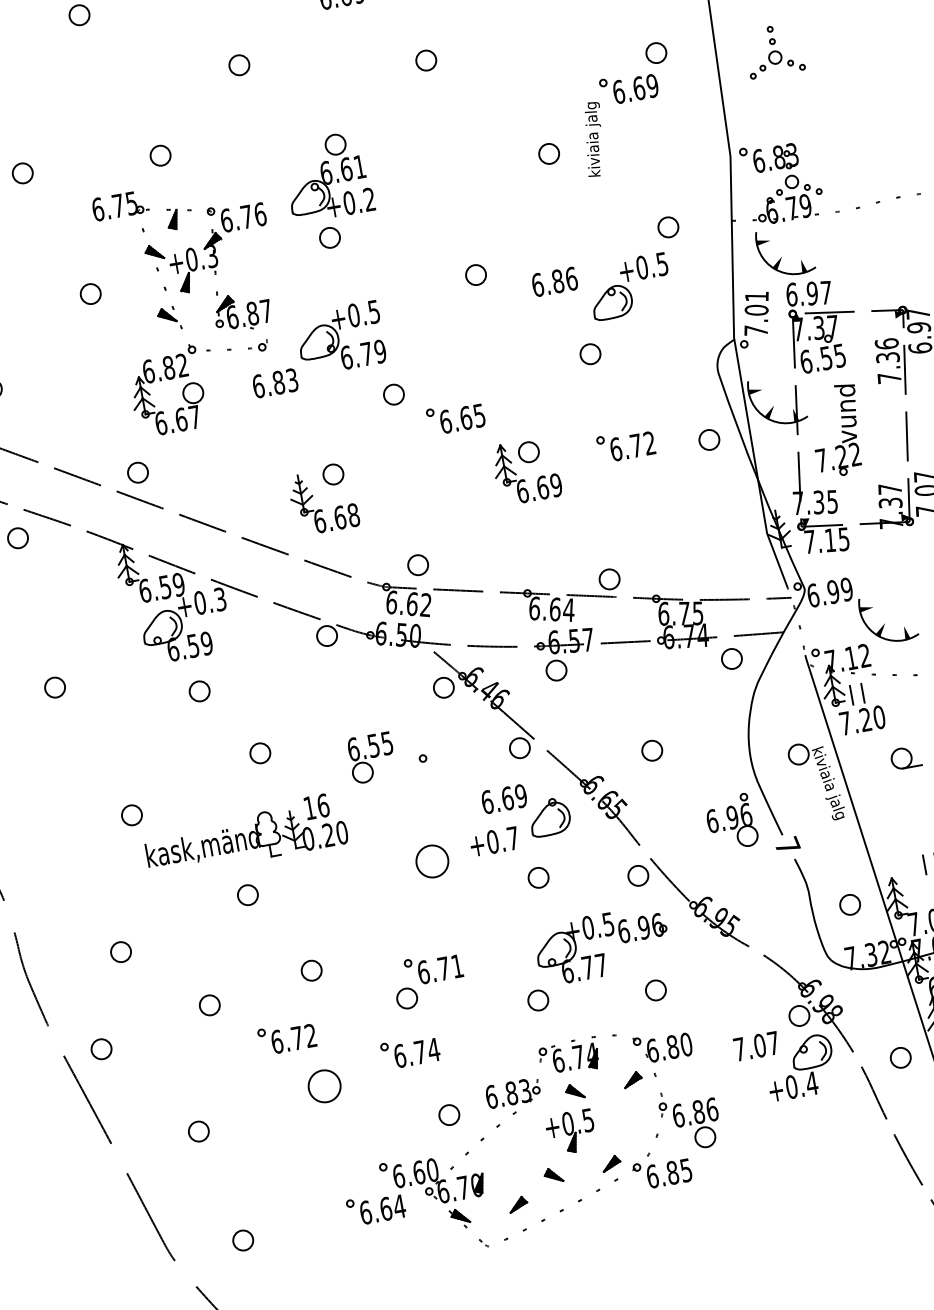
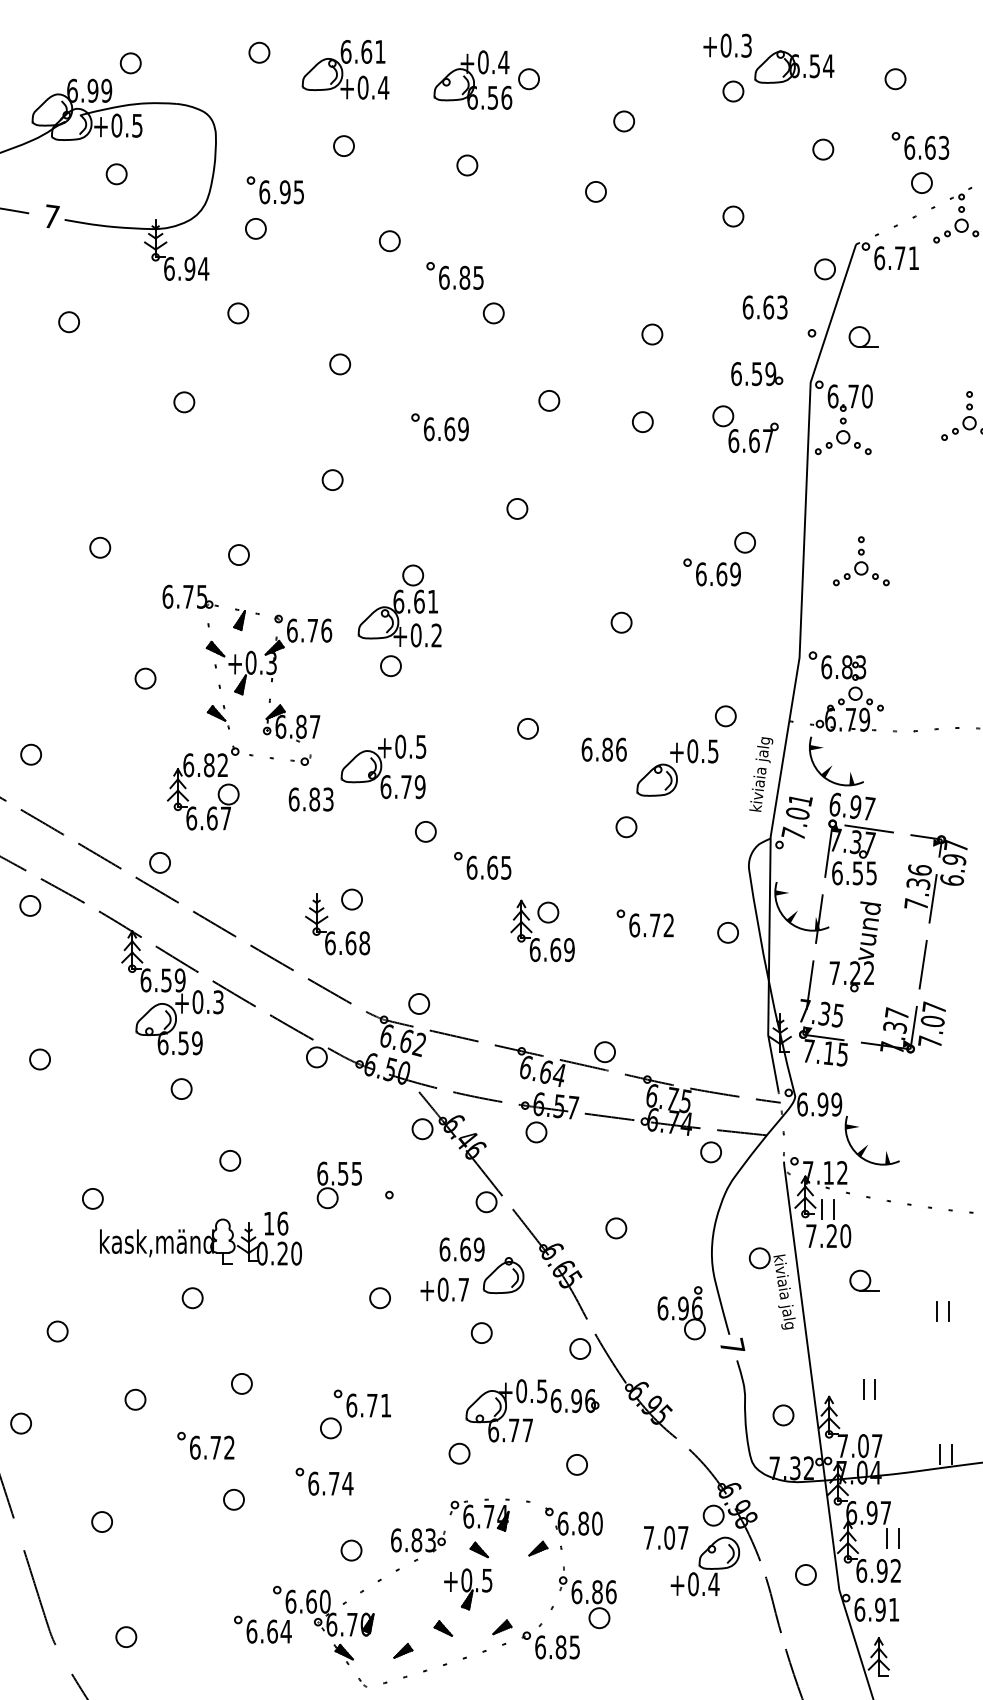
text: (594, 139) -> (761, 774), moved
part: (431, 862) -> (379, 1298), size x0.62
part: (324, 1085) -> (233, 1499), size x0.62

